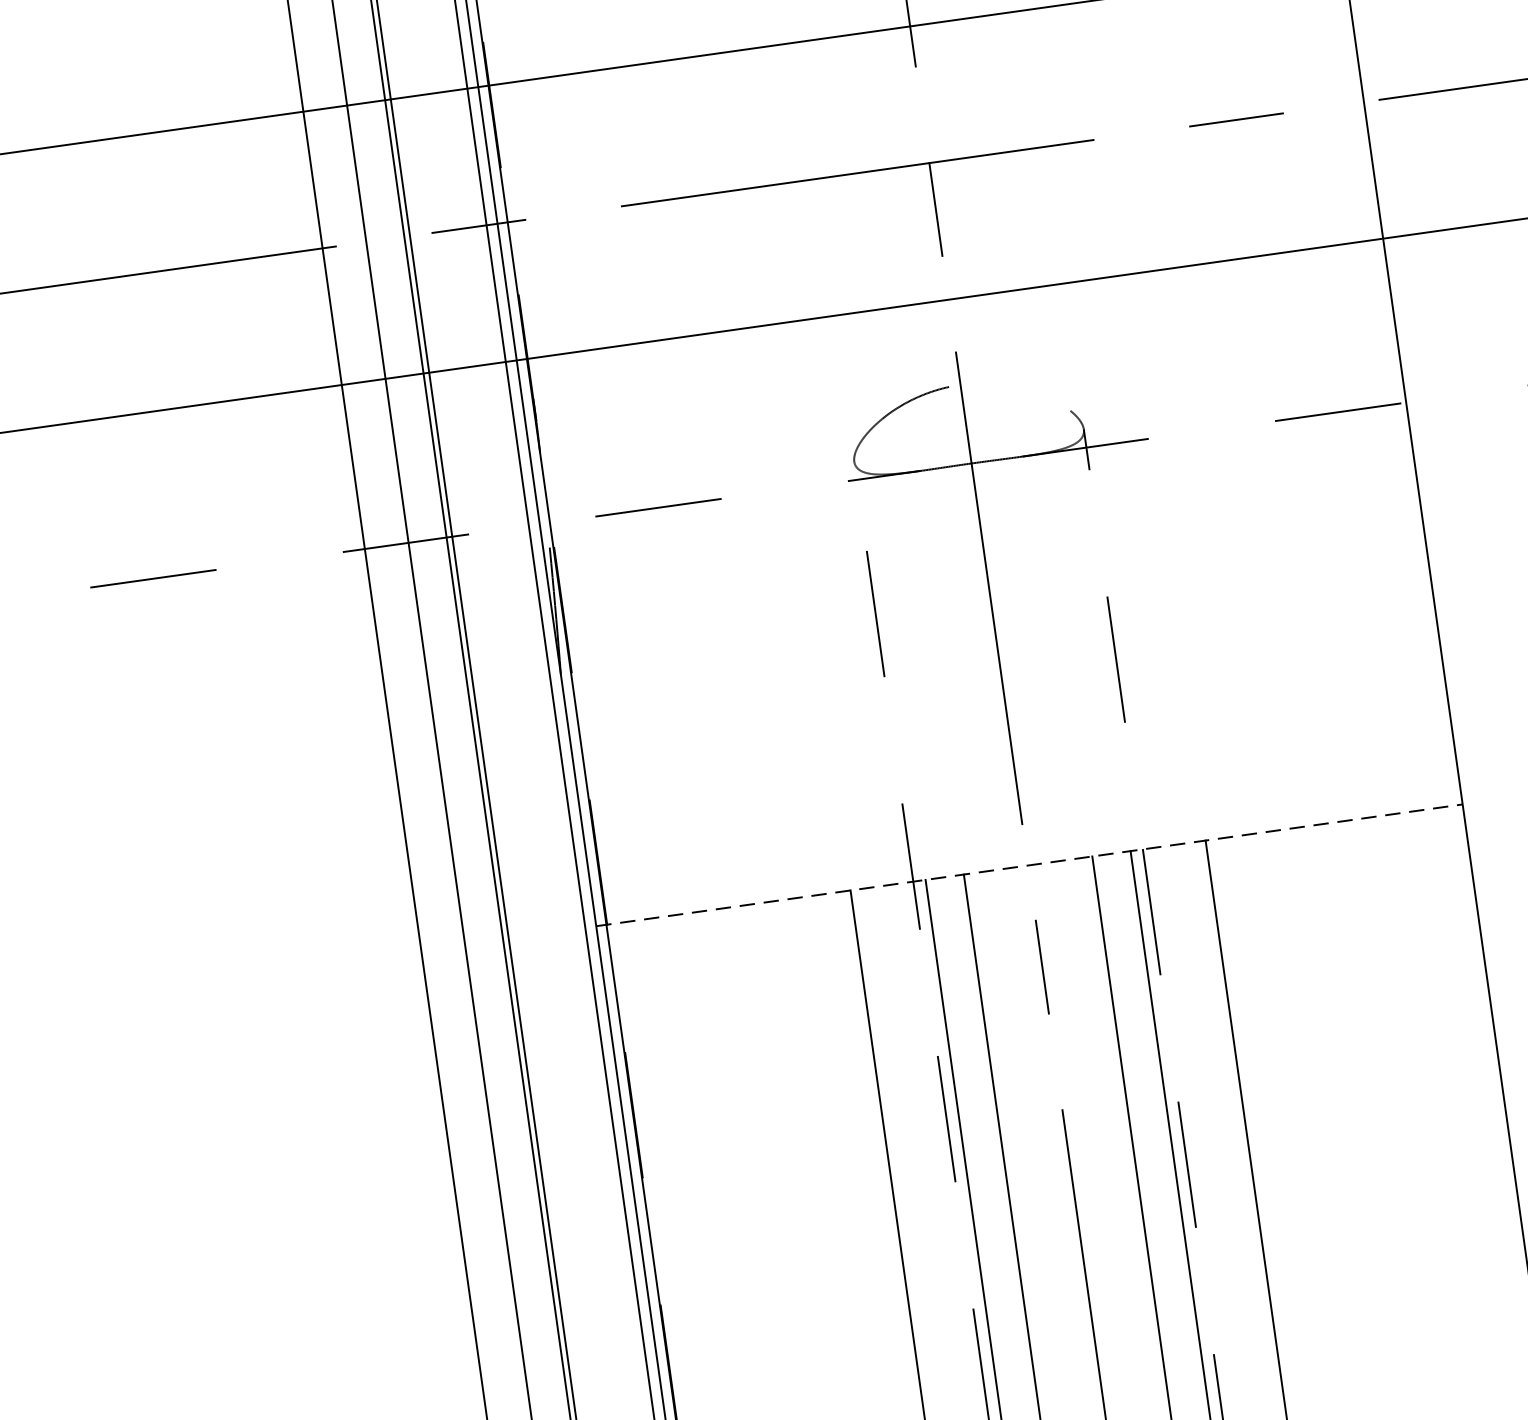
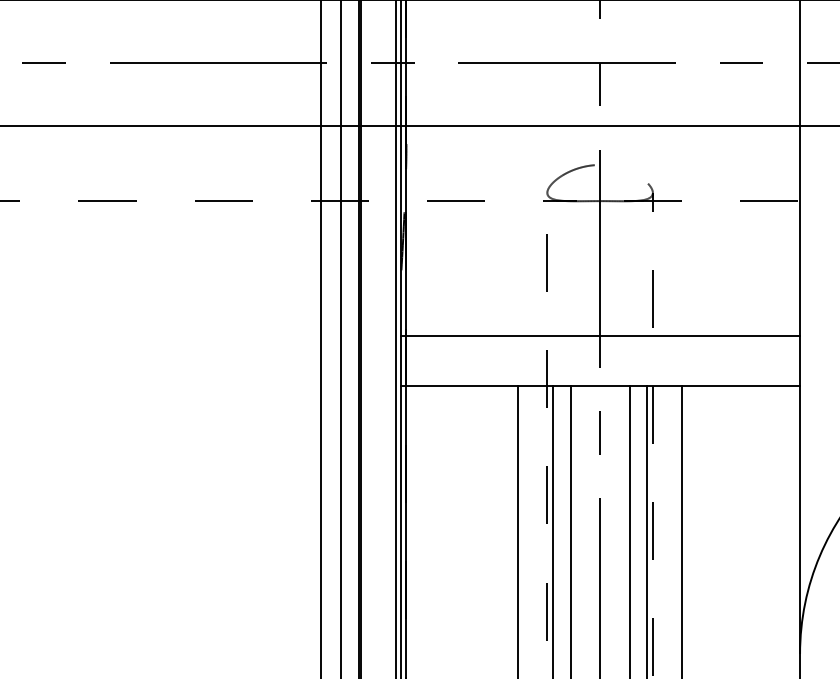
line: (1013, 755) -> (600, 335), added
line: (1031, 865) -> (601, 386), dashed -> solid

